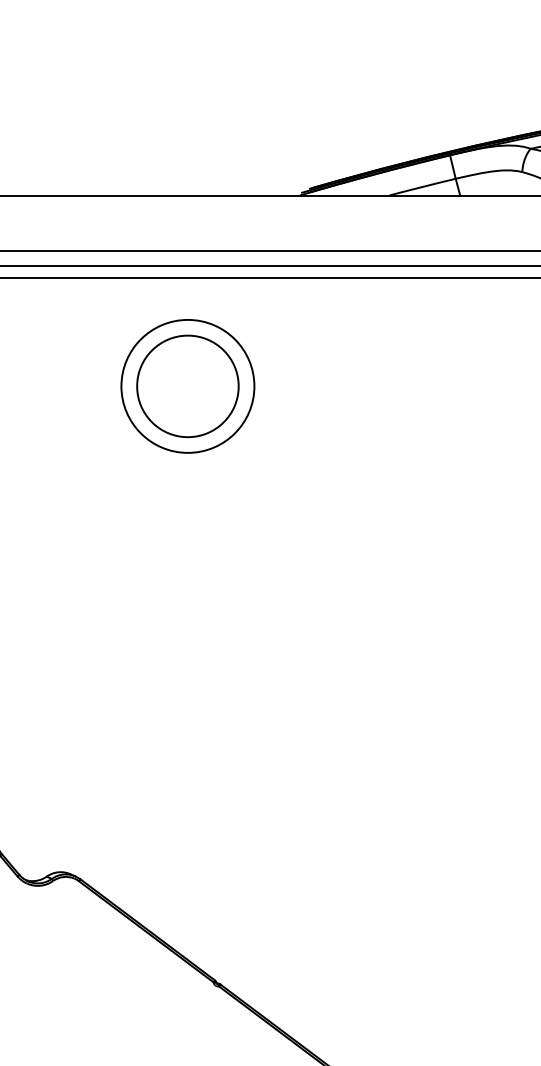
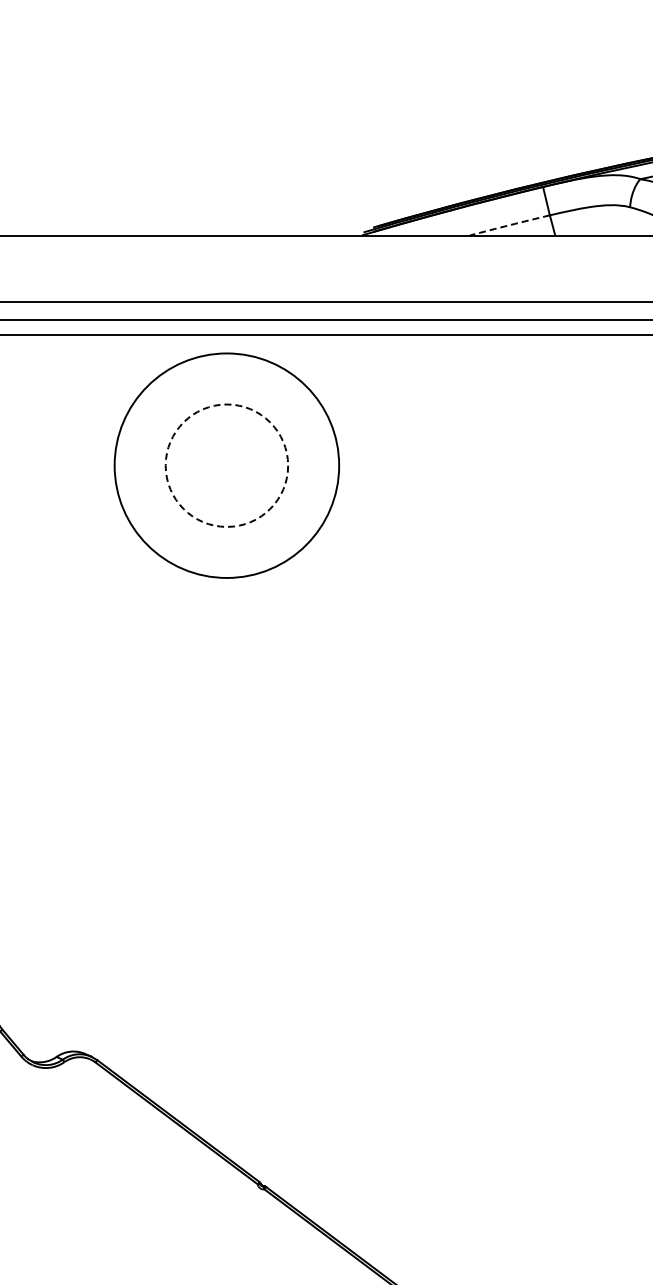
arc: (422, 187) -> (509, 225), solid -> dashed
circle: (187, 386) -> (226, 465), size x1.4
circle: (187, 386) -> (226, 465), solid -> dashed

